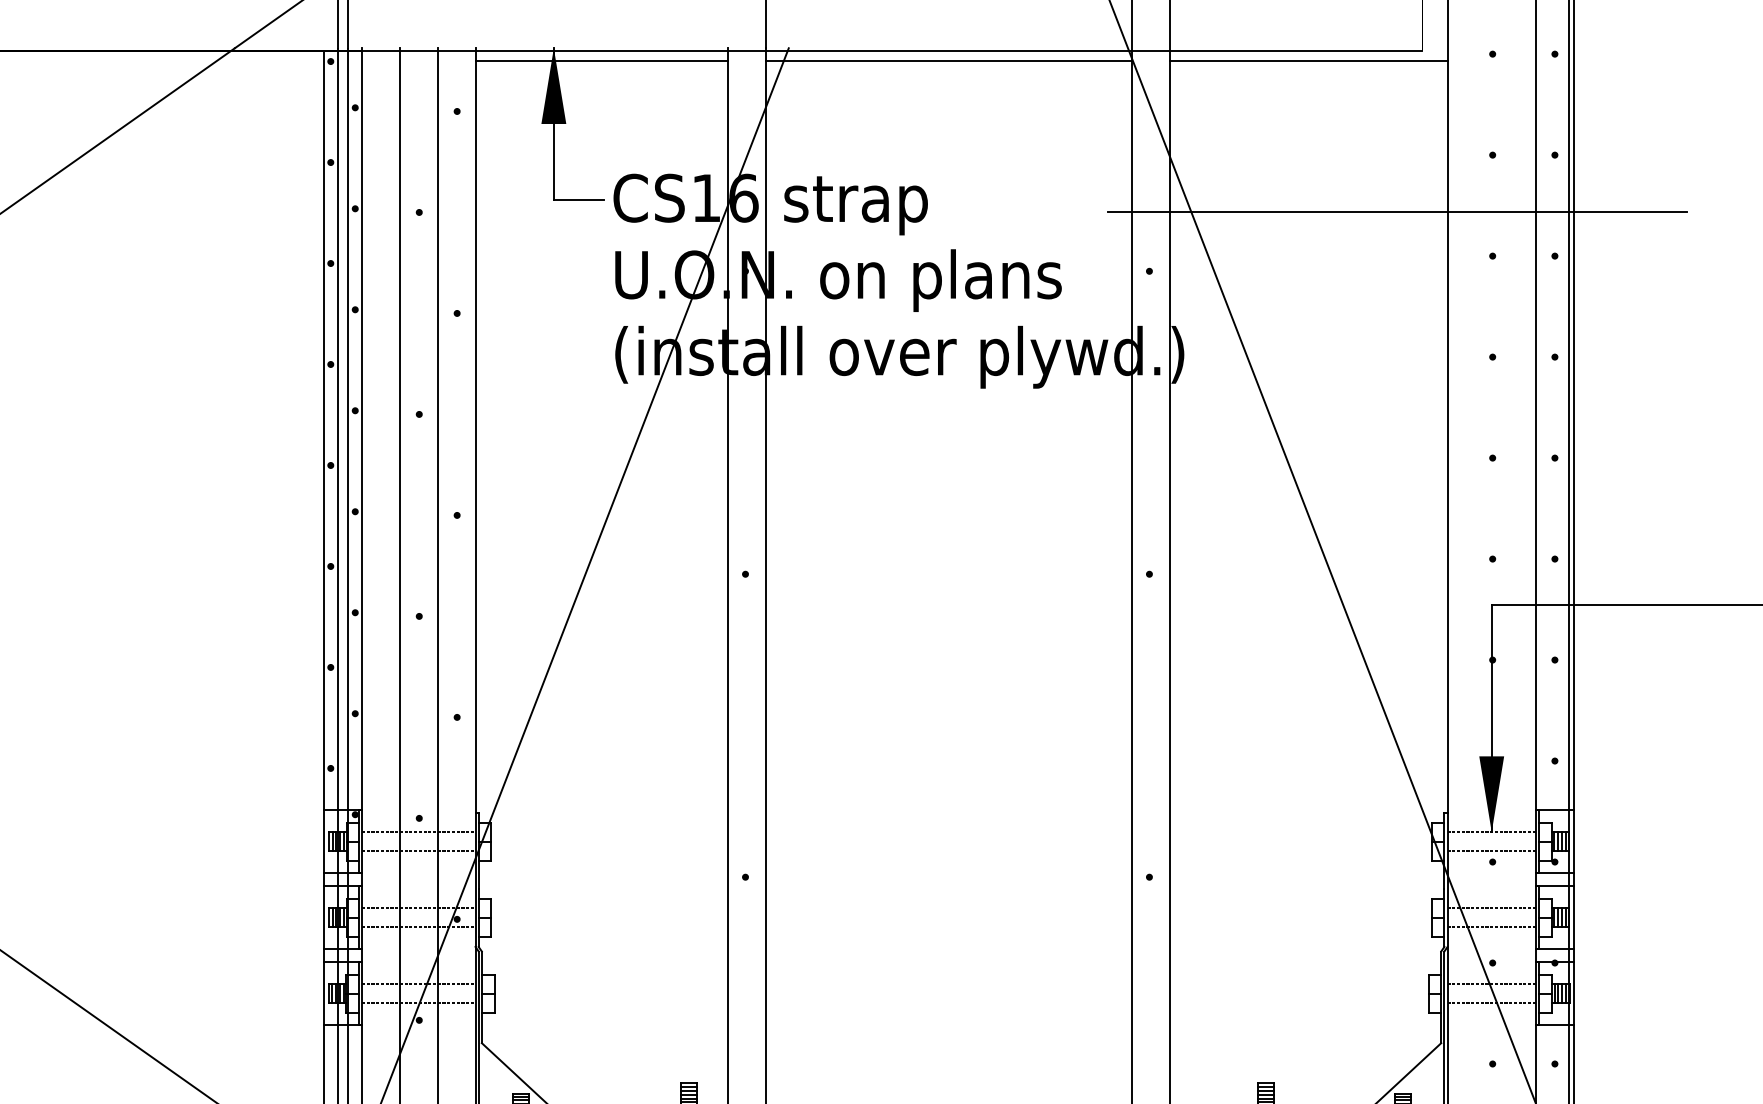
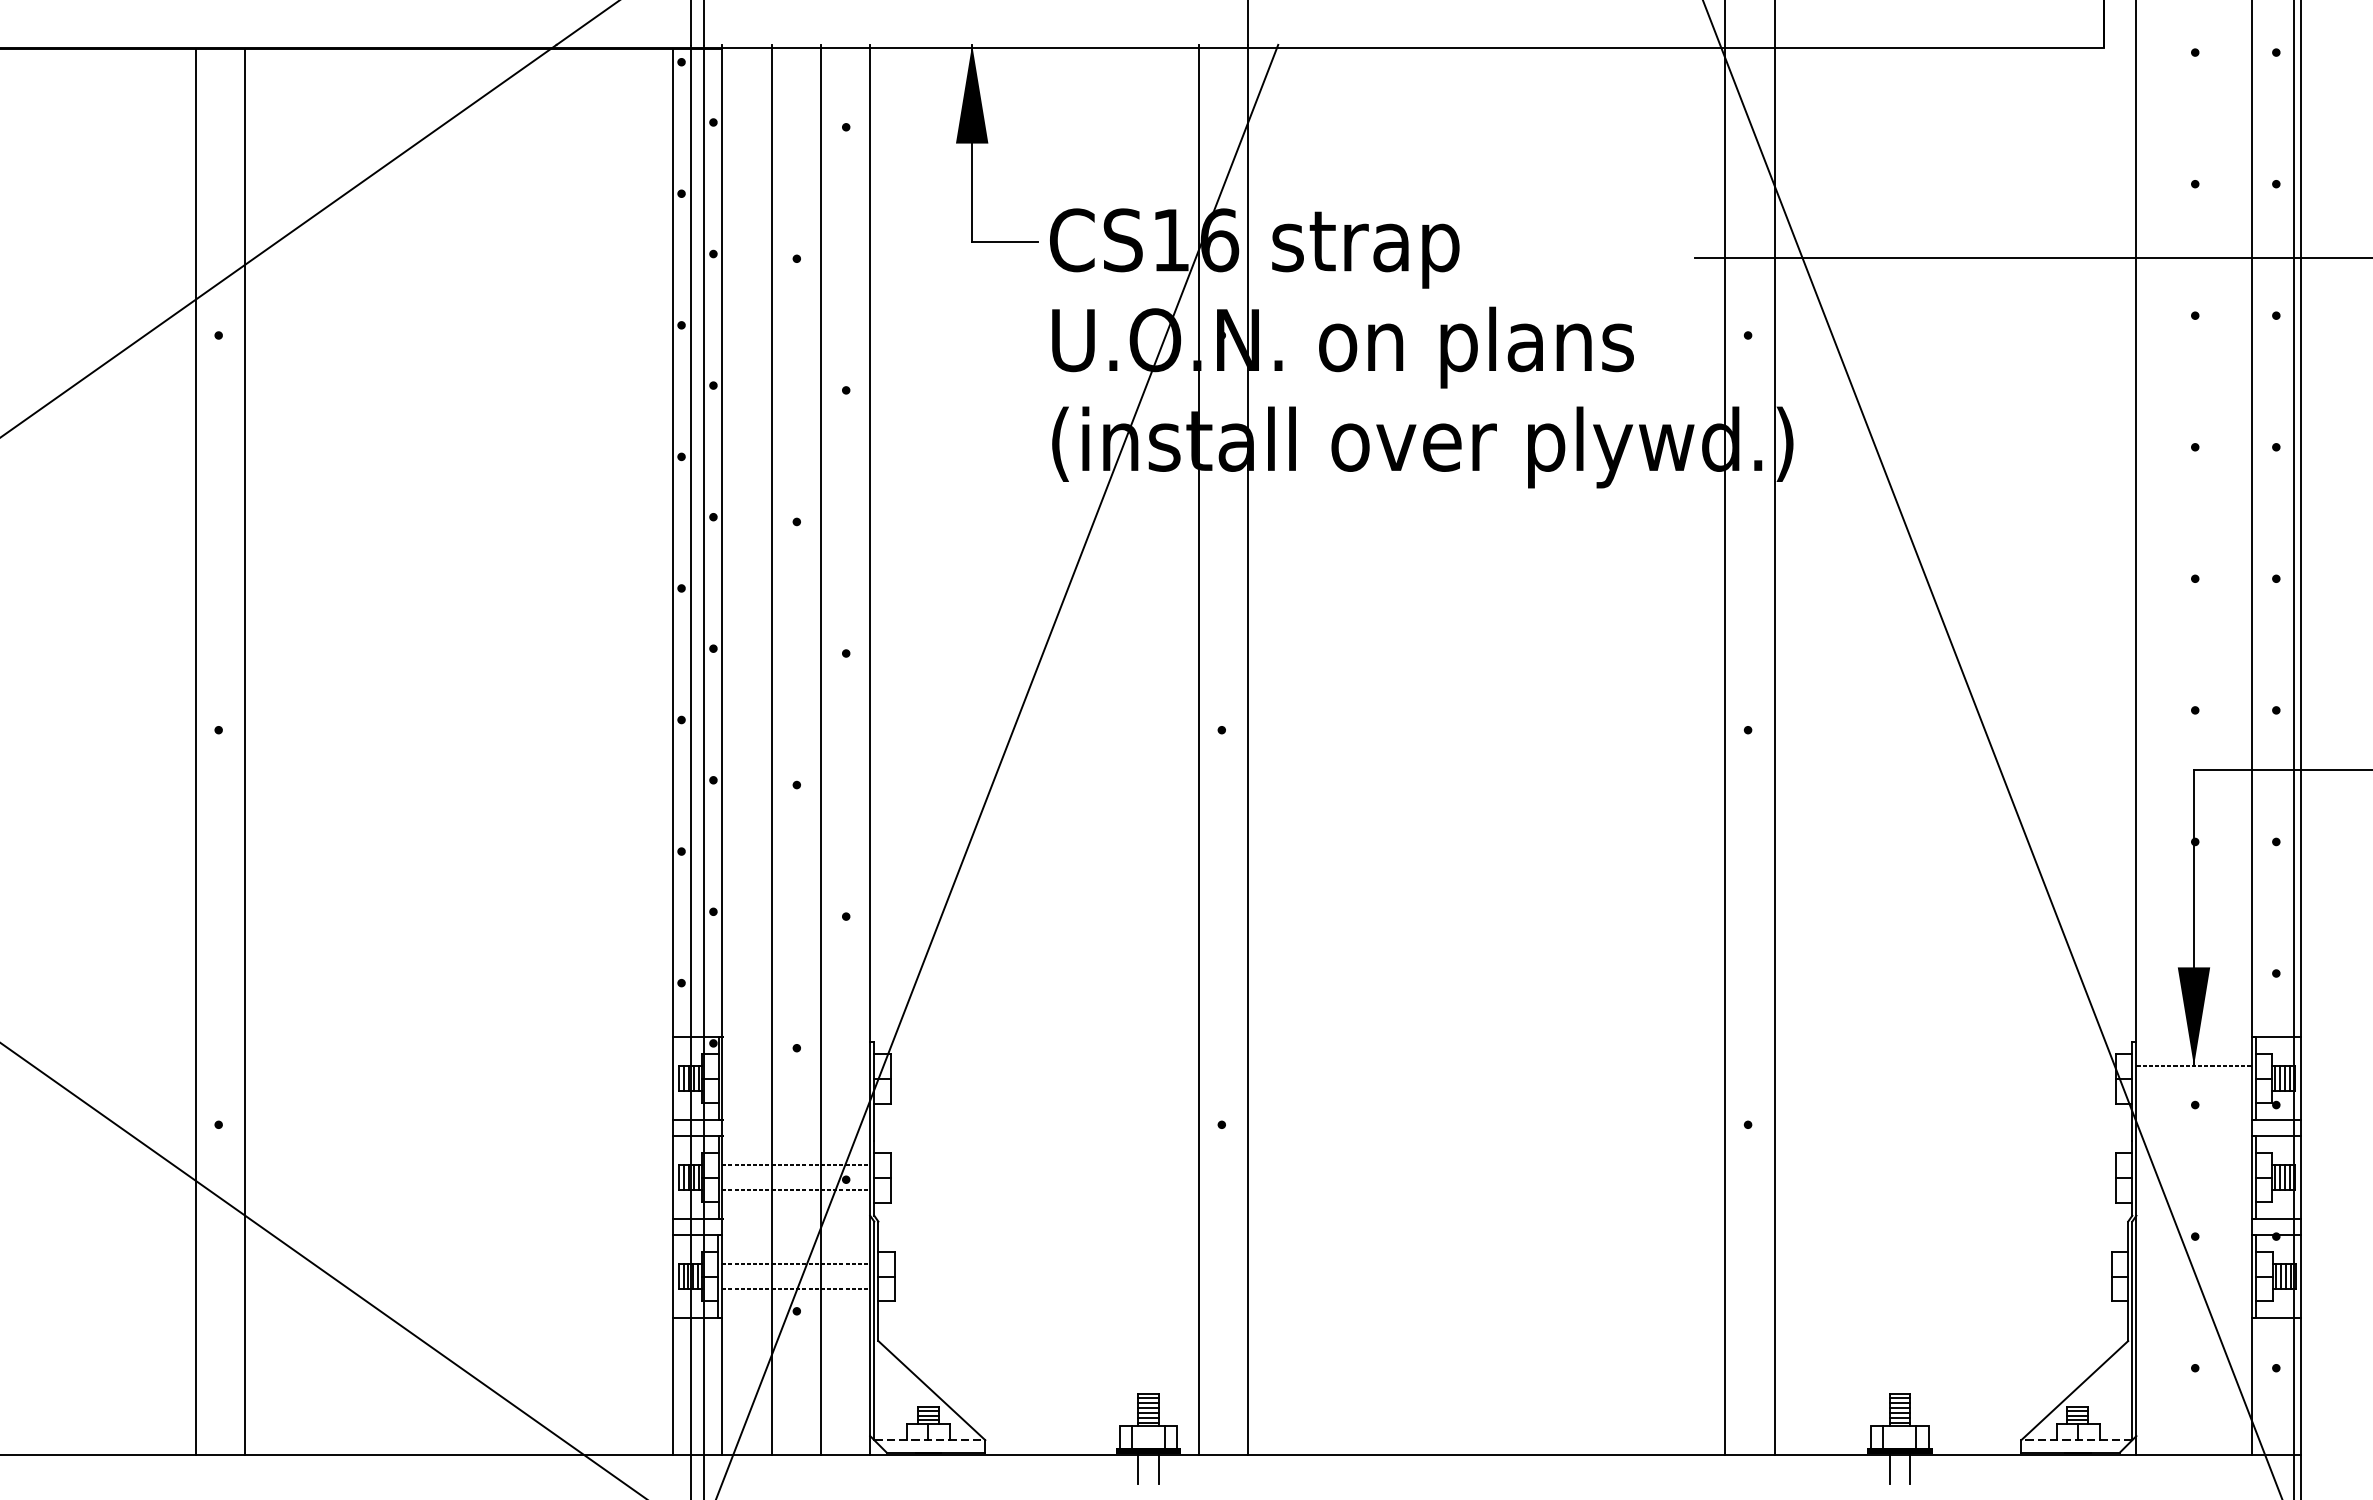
line: (601, 60) -> (1034, 61), removed
line: (948, 60) -> (1486, 61), removed
line: (1308, 60) -> (1955, 61), removed
line: (419, 832) -> (796, 1066), removed
line: (419, 851) -> (796, 1091), removed
line: (1491, 851) -> (2193, 1091), removed
line: (1491, 908) -> (2193, 1165), removed
line: (1491, 927) -> (2193, 1190), removed
line: (1491, 984) -> (2193, 1264), removed
line: (1491, 1003) -> (2193, 1289), removed

